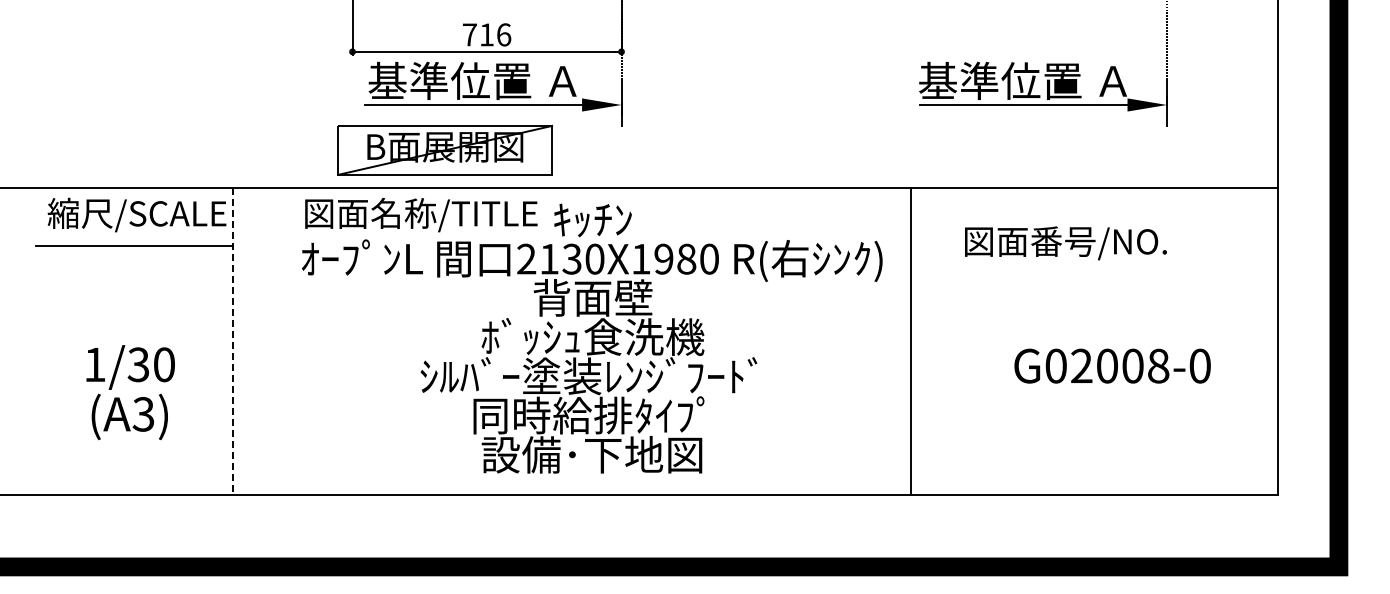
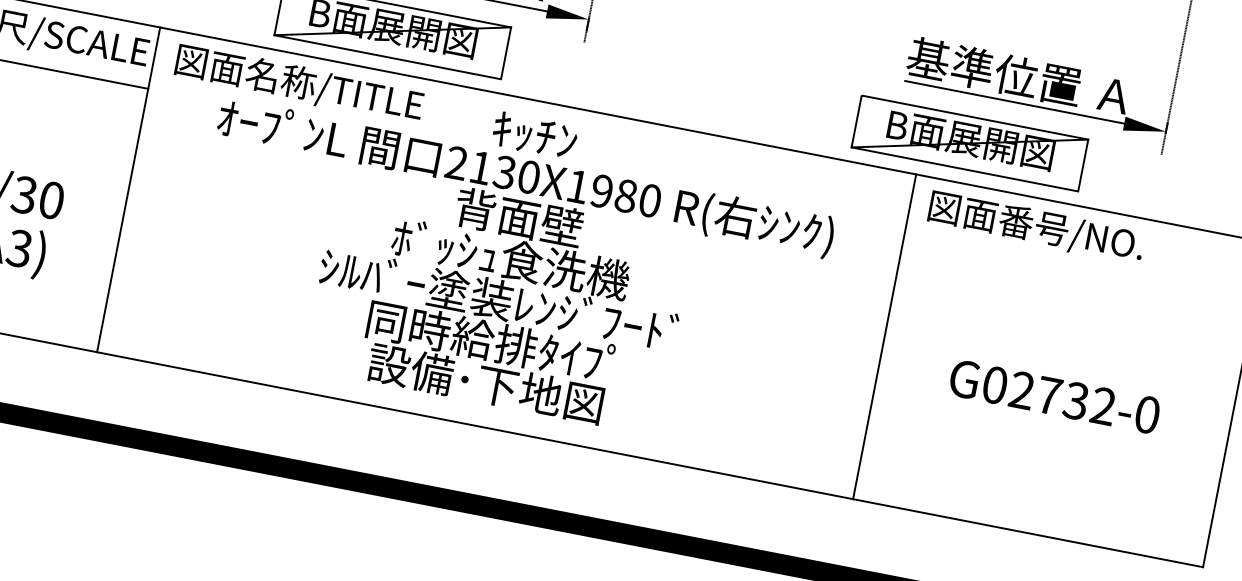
part: (990, 150) -> (969, 143), added
text: (421, 215) -> (299, 84), moved
text: (1065, 243) -> (1035, 227), moved
line: (911, 341) -> (885, 336), moved
line: (232, 342) -> (128, 190), dashed -> solid
text: (1133, 365) -> (1076, 400), G02008-0 -> G02732-0

